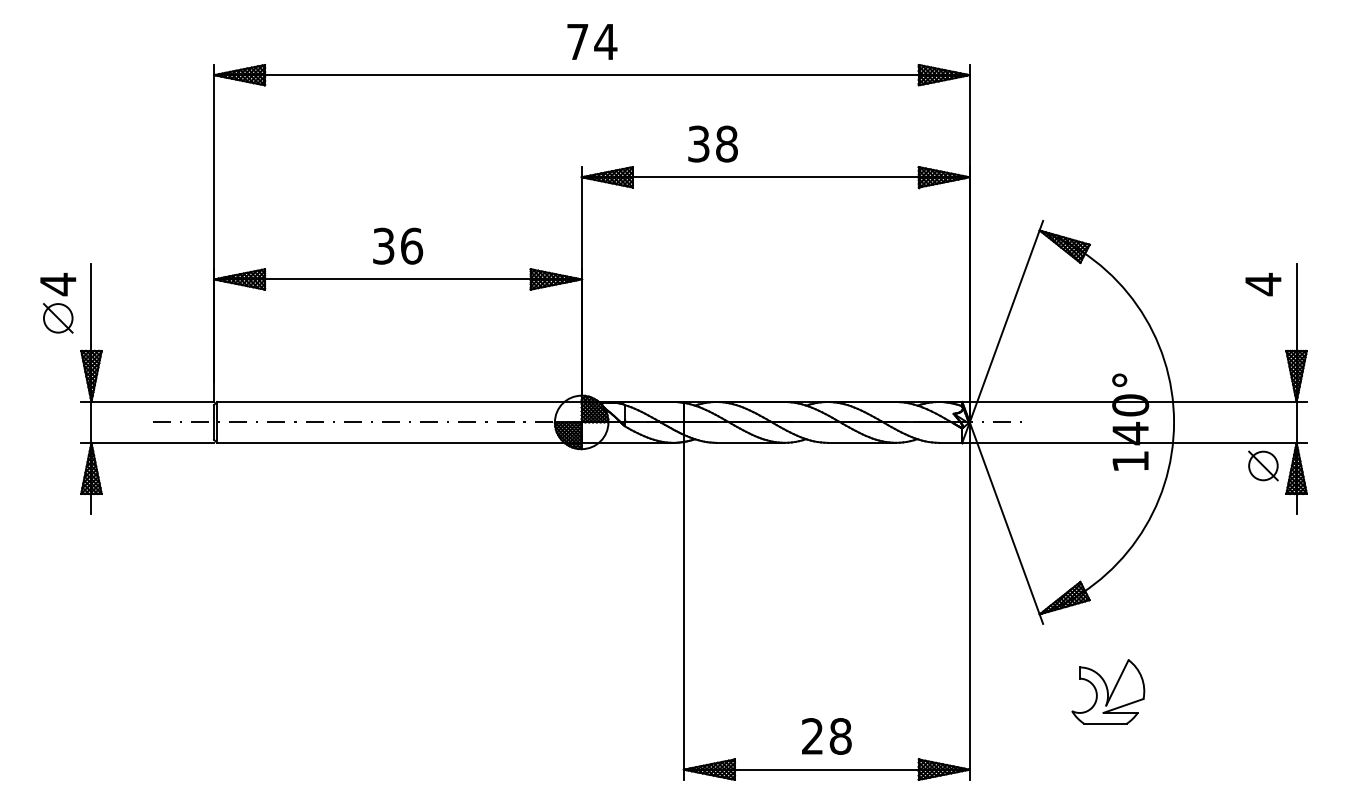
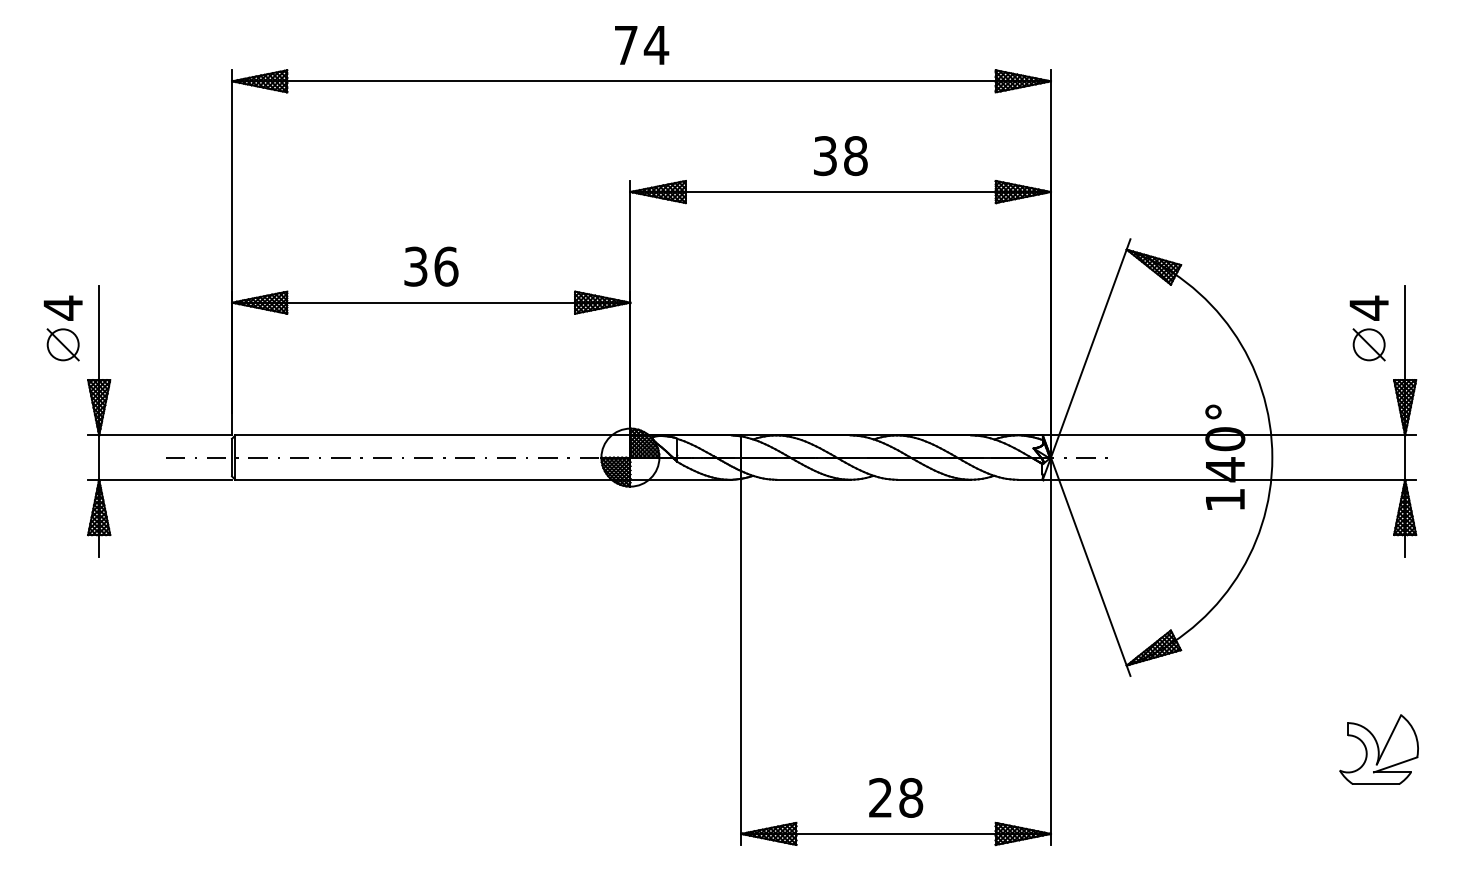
text: (712, 144) -> (840, 156), moved
part: (1262, 465) -> (1368, 344), moved
part: (1107, 691) -> (1378, 749), moved

